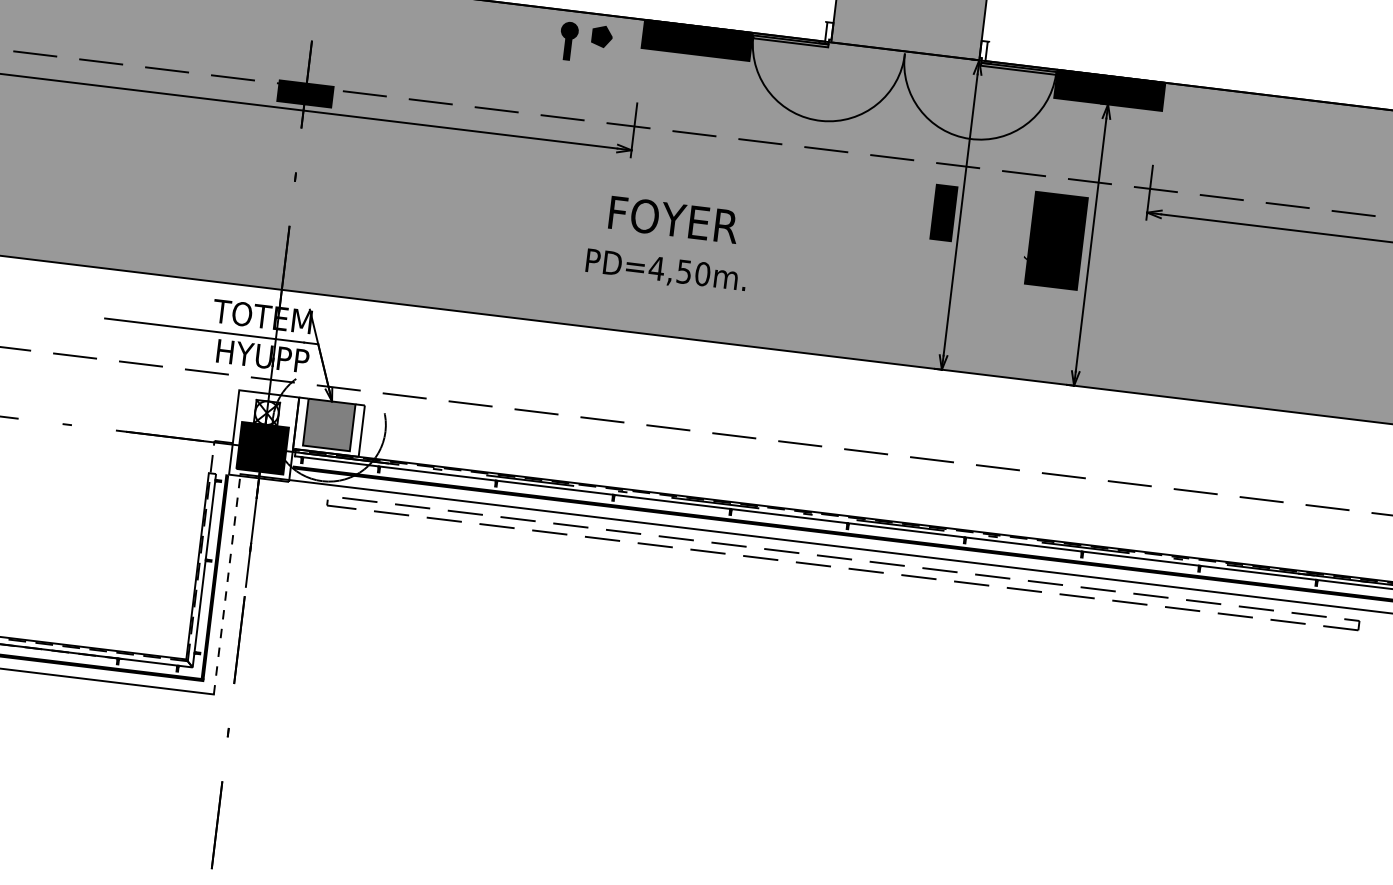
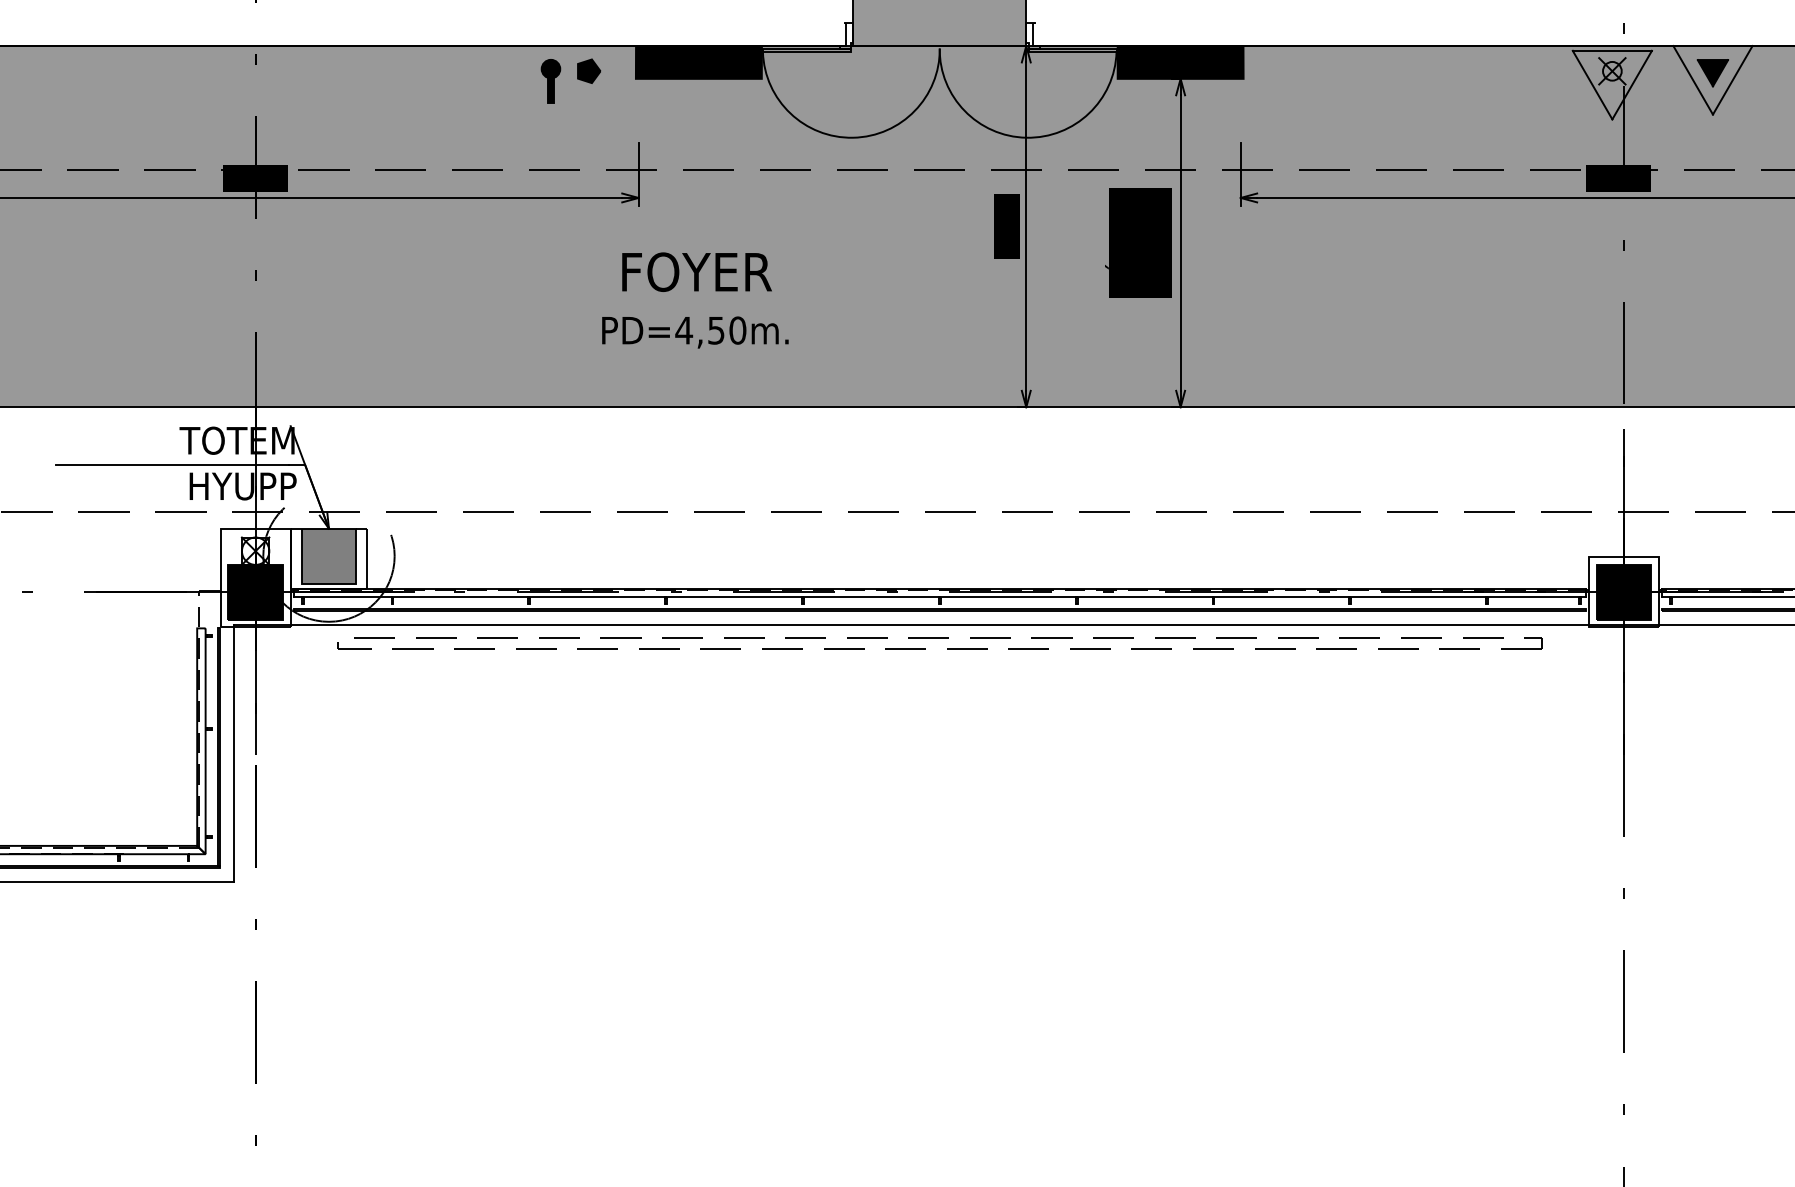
line: (227, 584) -> (233, 753), dashed -> solid

